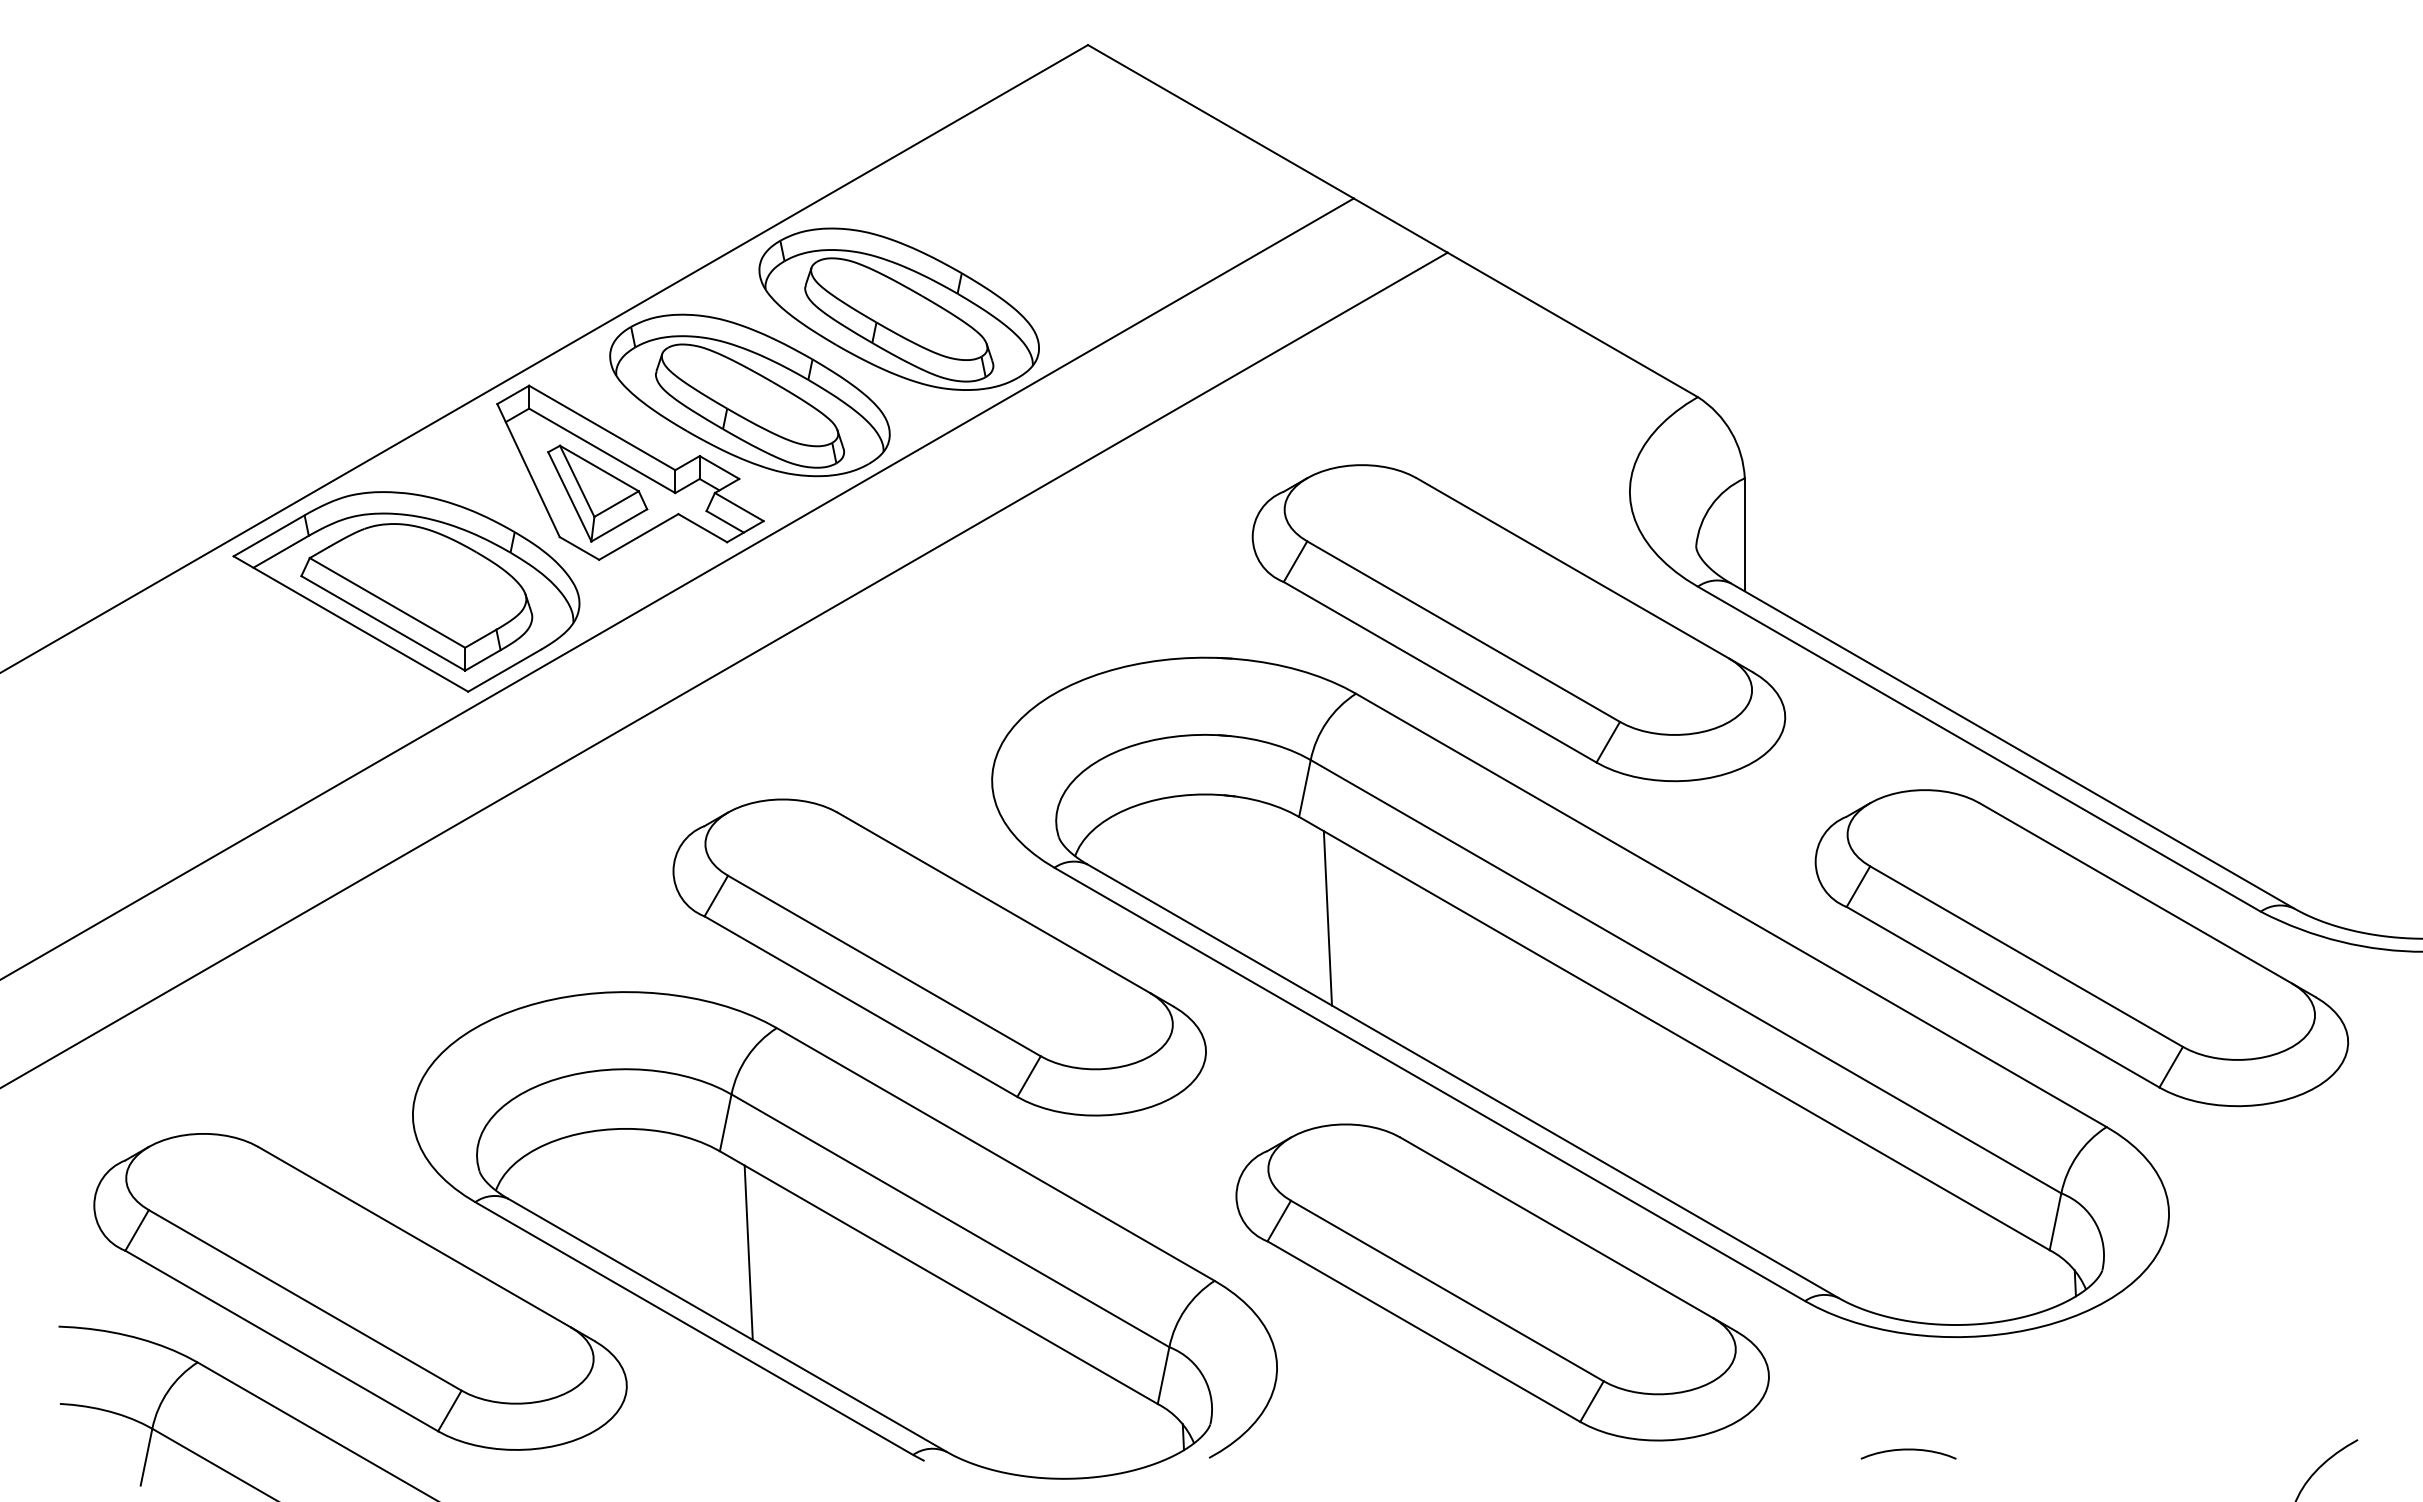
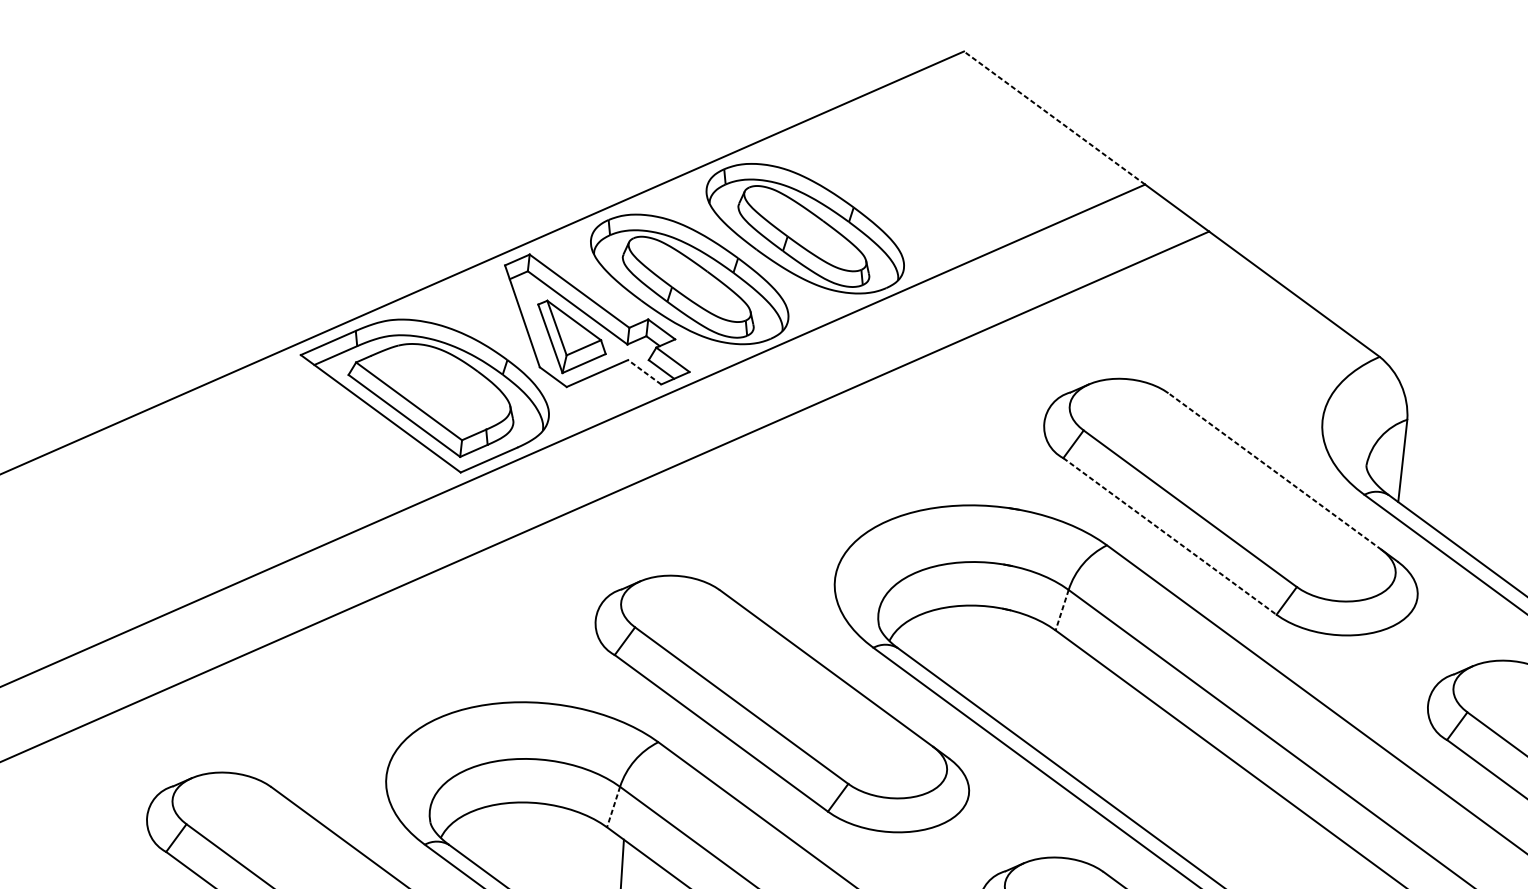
line: (1220, 121) -> (1054, 117), solid -> dashed
line: (702, 527) -> (644, 371), solid -> dashed
line: (1573, 568) -> (1275, 471), solid -> dashed
line: (1440, 672) -> (1170, 536), solid -> dashed
line: (1304, 788) -> (1061, 610), solid -> dashed
line: (1327, 918) -> (1068, 706), removed
line: (725, 1123) -> (613, 807), solid -> dashed

